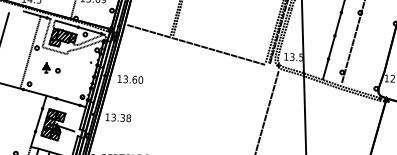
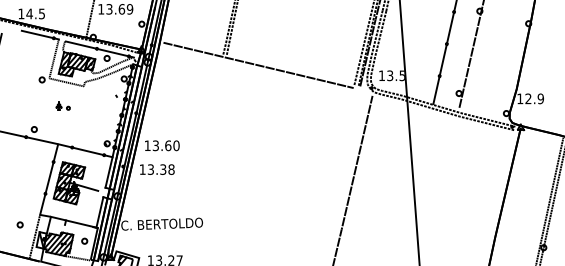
line: (30, 52) -> (33, 86), removed
part: (51, 68) -> (62, 106), size x0.6
text: (130, 79) -> (162, 145), moved

